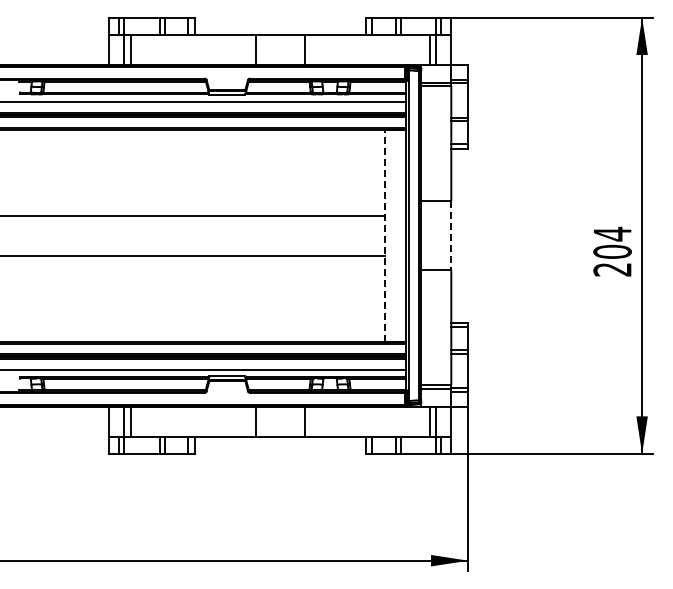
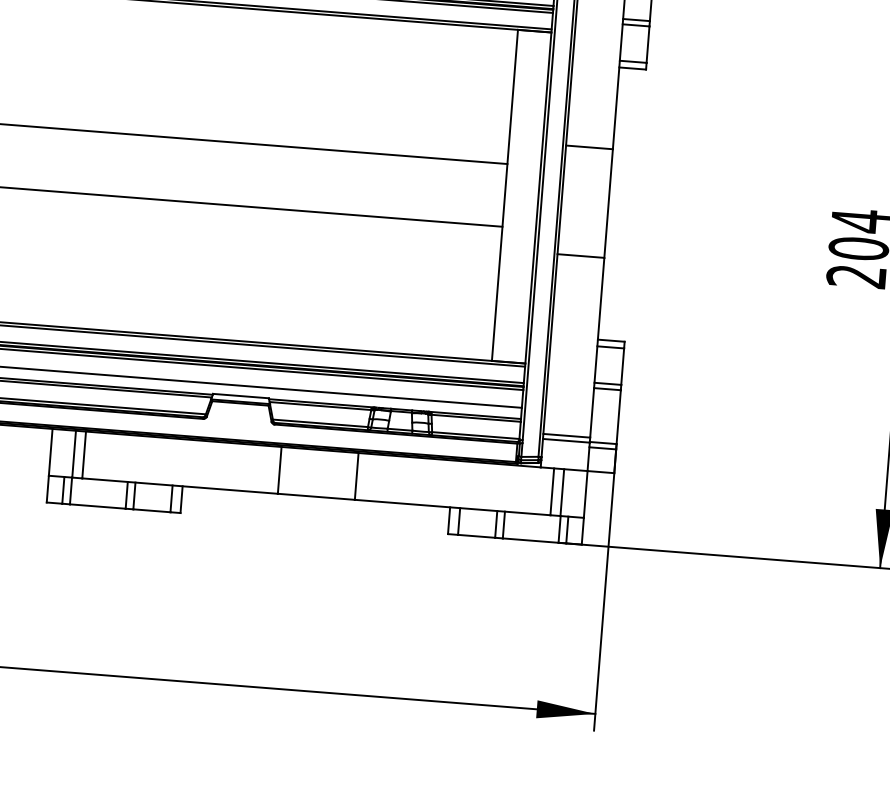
line: (385, 235) -> (505, 195), dashed -> solid
line: (451, 235) -> (608, 203), dashed -> solid

